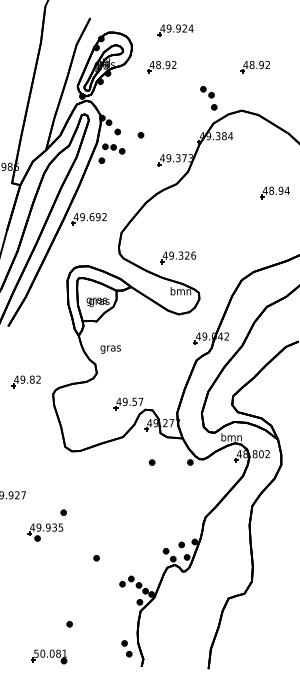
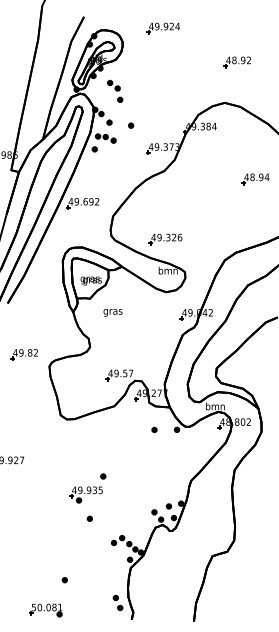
part: (160, 67) -> (149, 62), removed
part: (209, 97) -> (115, 90), moved
text: (110, 349) -> (112, 312), moved
part: (152, 462) -> (154, 429), moved
part: (46, 525) -> (87, 488), moved

